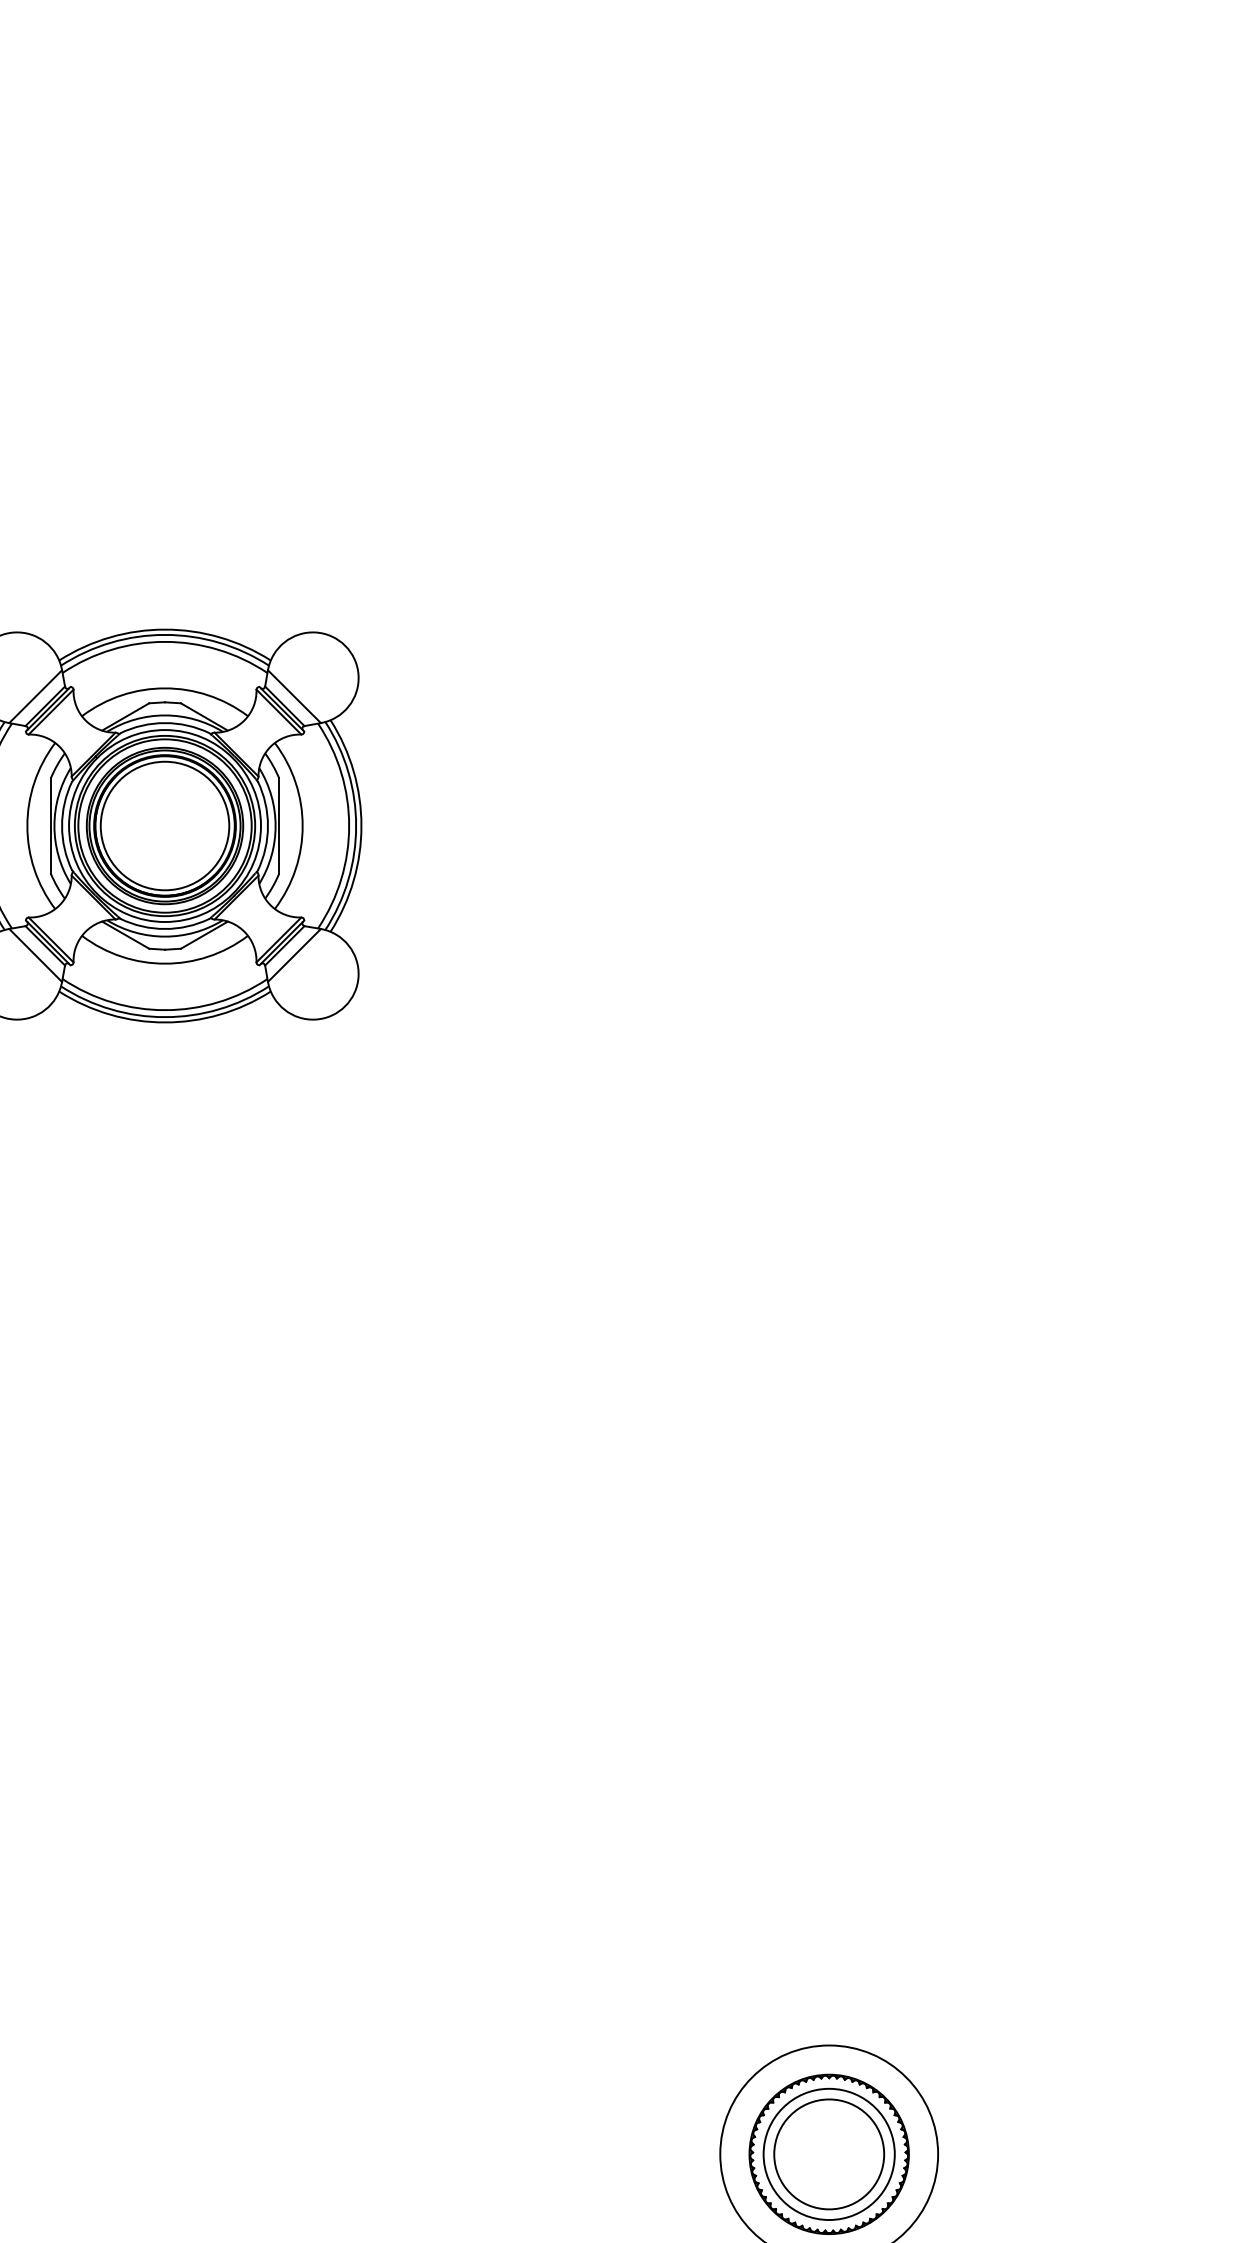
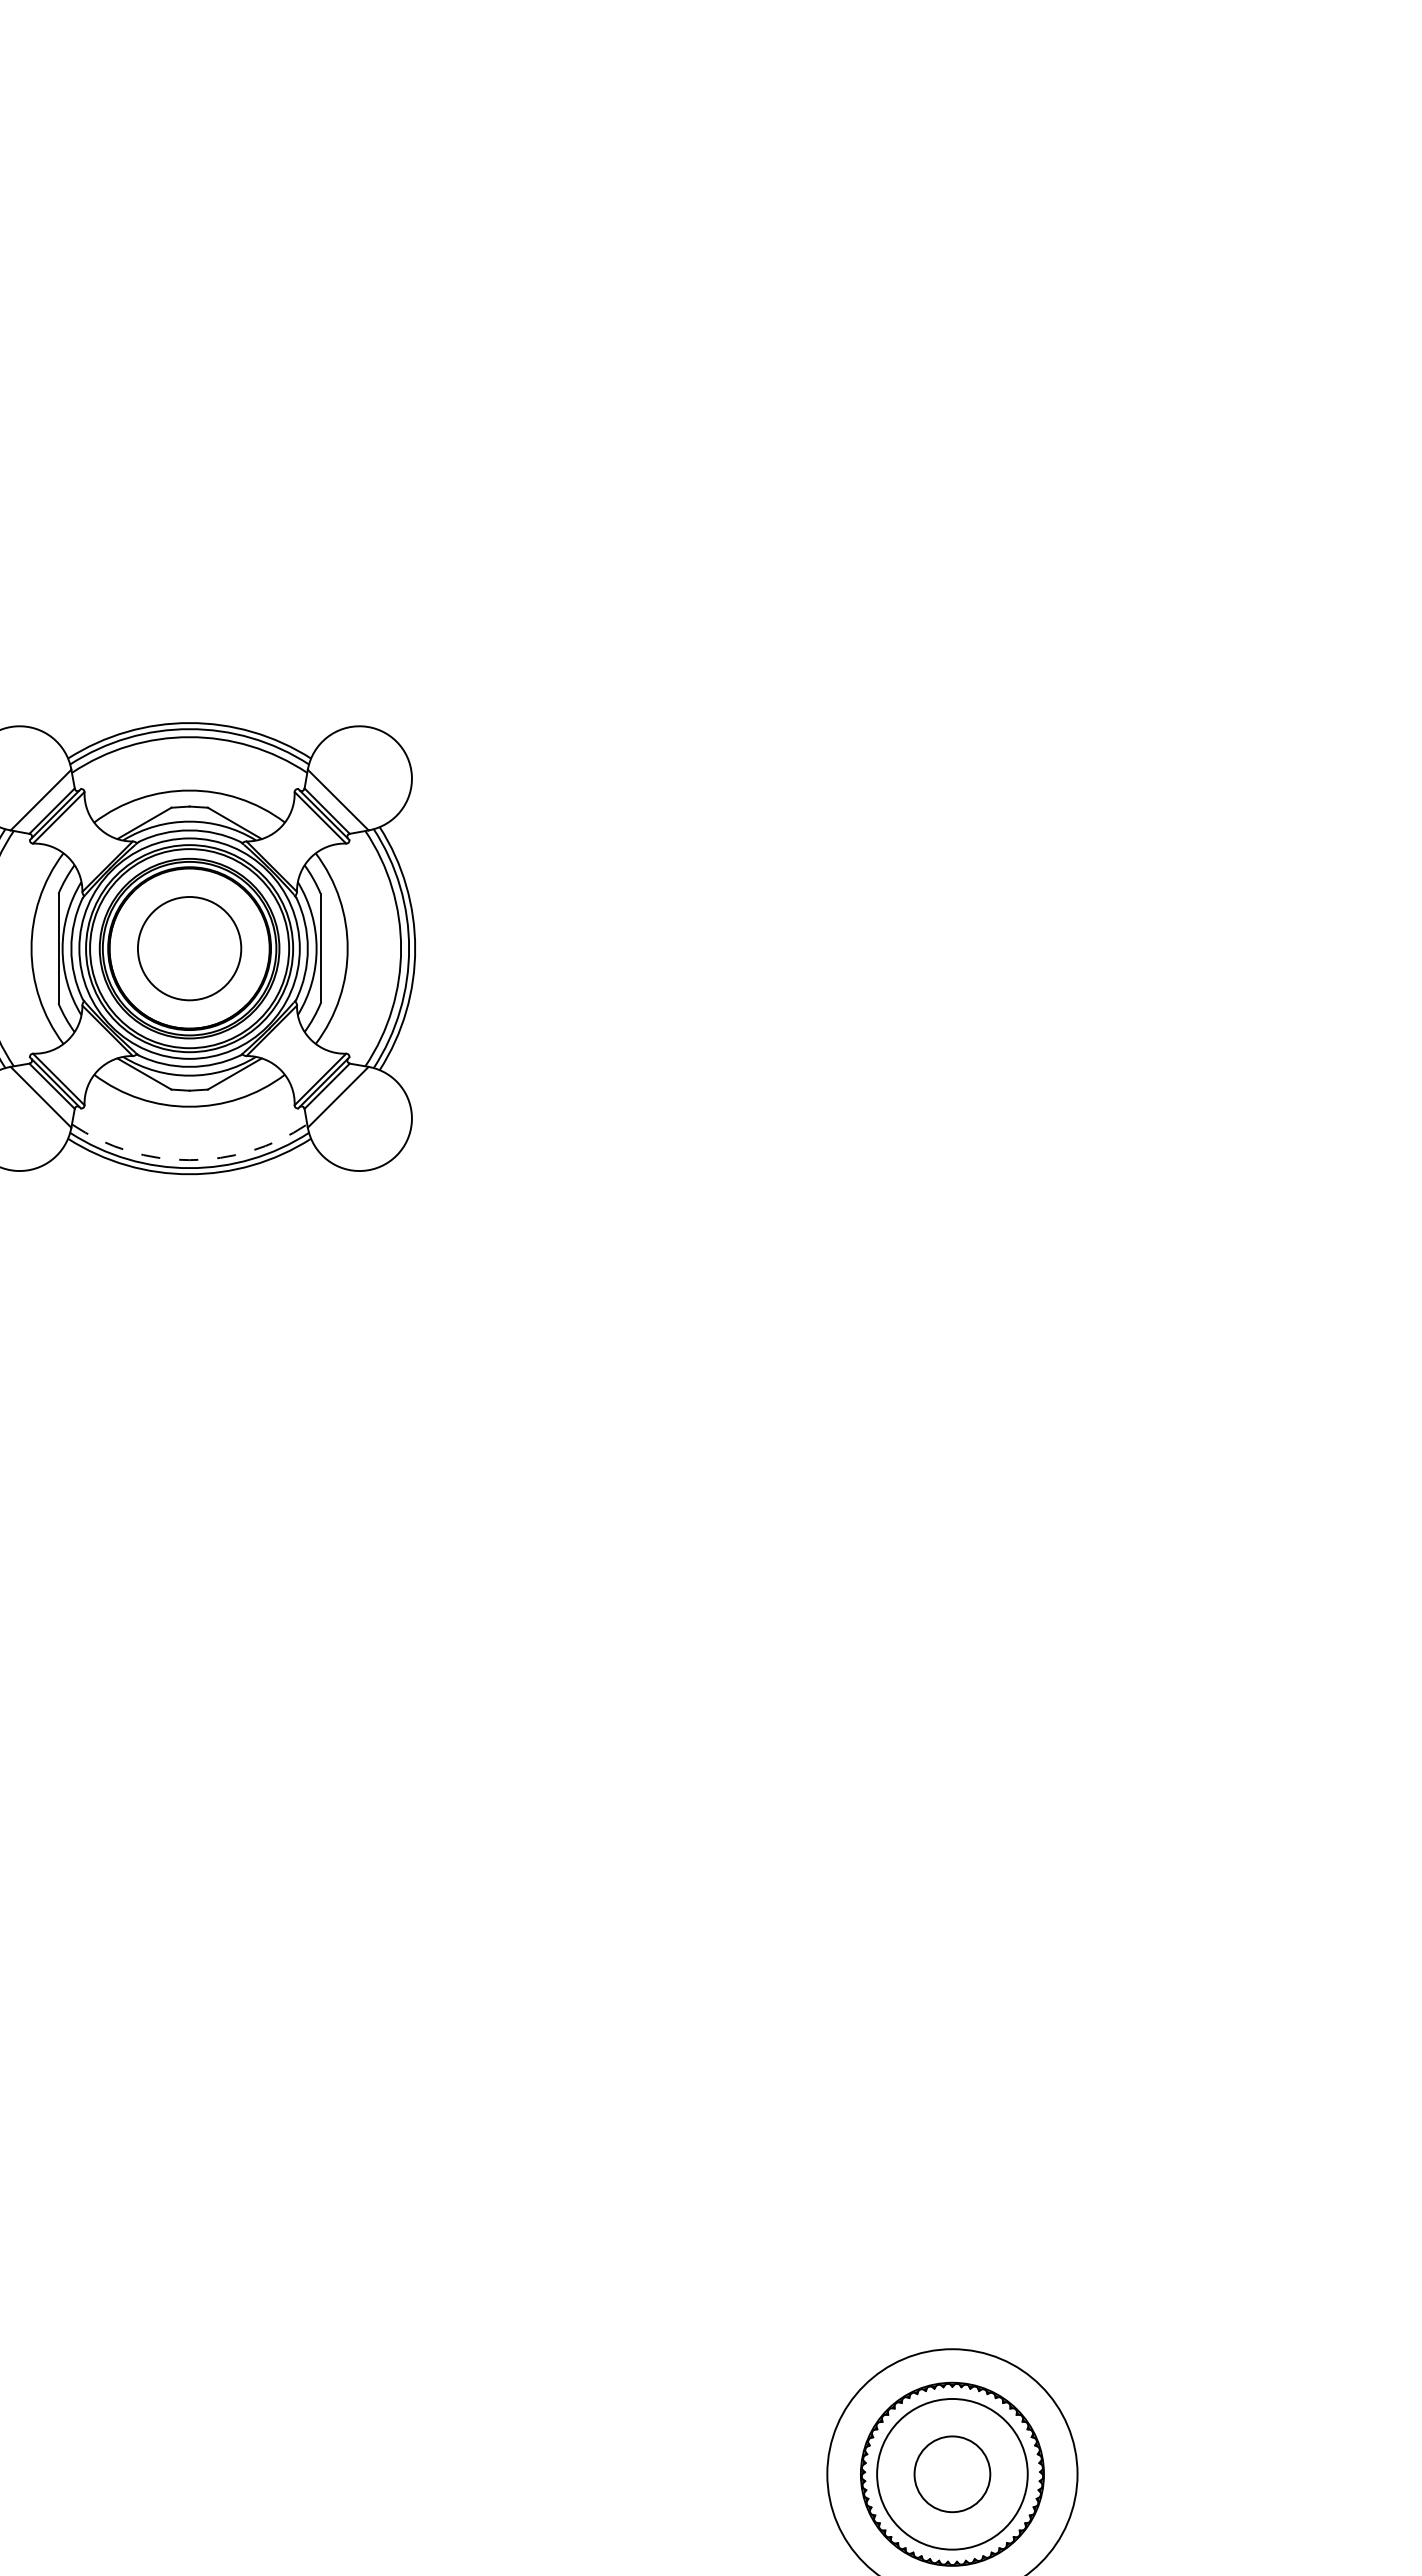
circle: (164, 825) -> (189, 948), size x0.7
arc: (164, 1010) -> (189, 1160), solid -> dashed
circle: (829, 2154) -> (952, 2474), size x0.6

